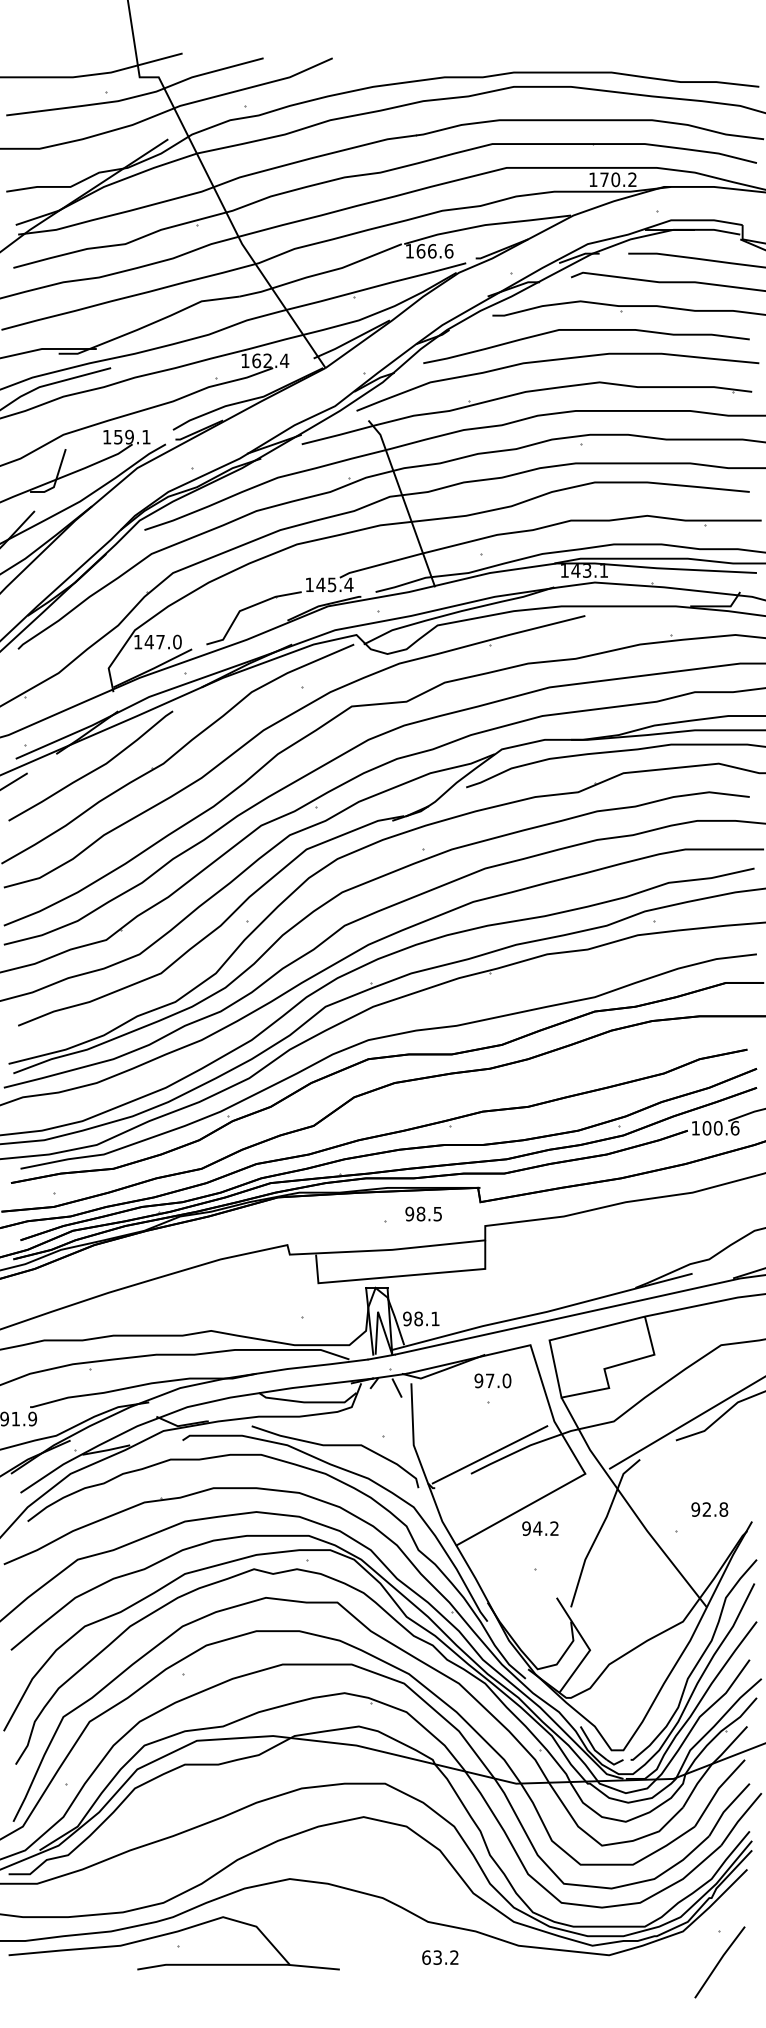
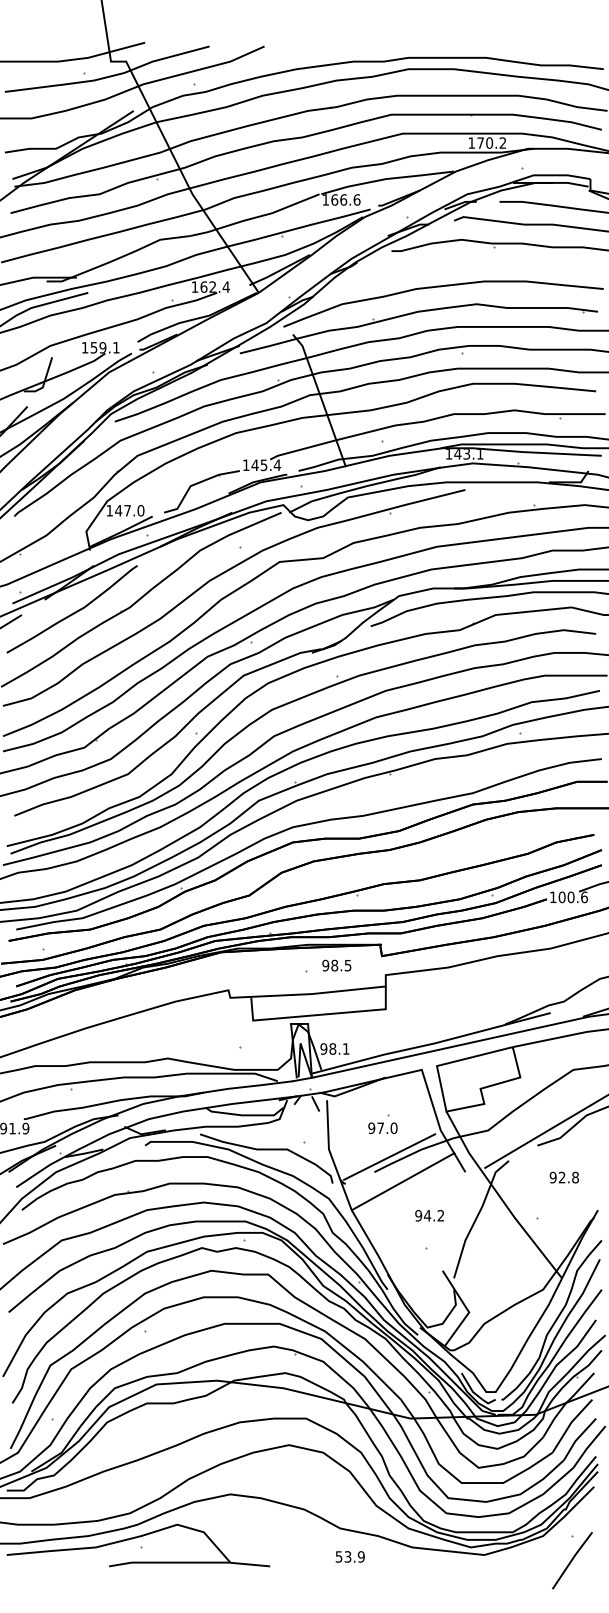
curve: (586, 331) -> (466, 263), removed
text: (492, 1381) -> (382, 1128), moved
line: (521, 1509) -> (403, 1181), moved
text: (708, 1509) -> (563, 1177), moved
text: (439, 1957) -> (349, 1556), 63.2 -> 53.9

